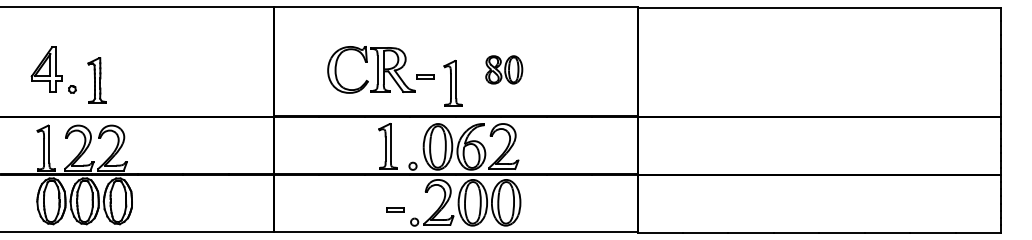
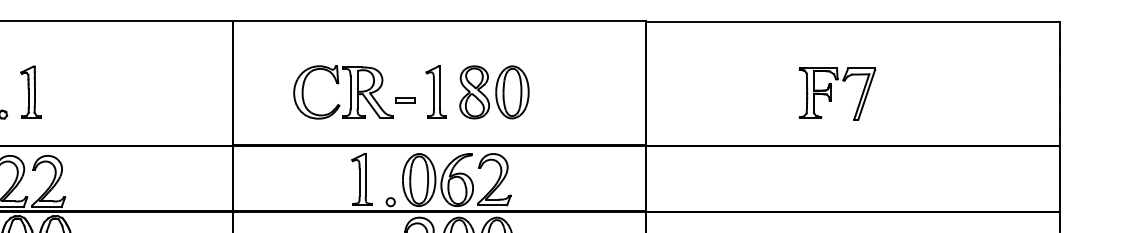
part: (504, 69) -> (494, 91), size x1.67
part: (805, 70) -> (837, 93), added
part: (96, 80) -> (30, 91), moved
part: (452, 83) -> (435, 91), moved

